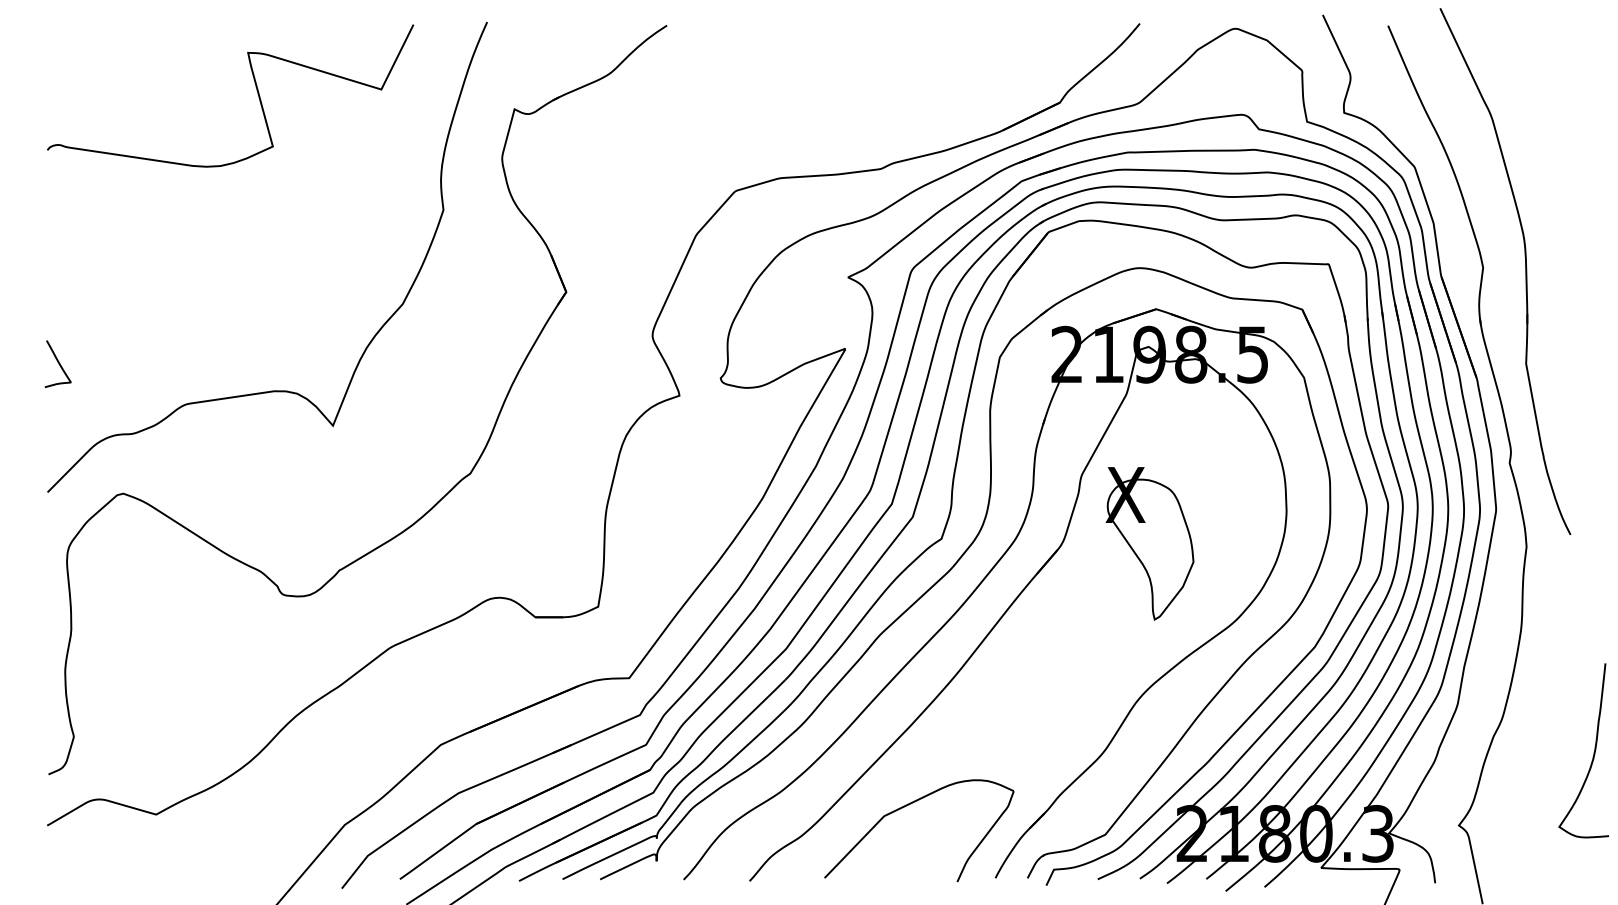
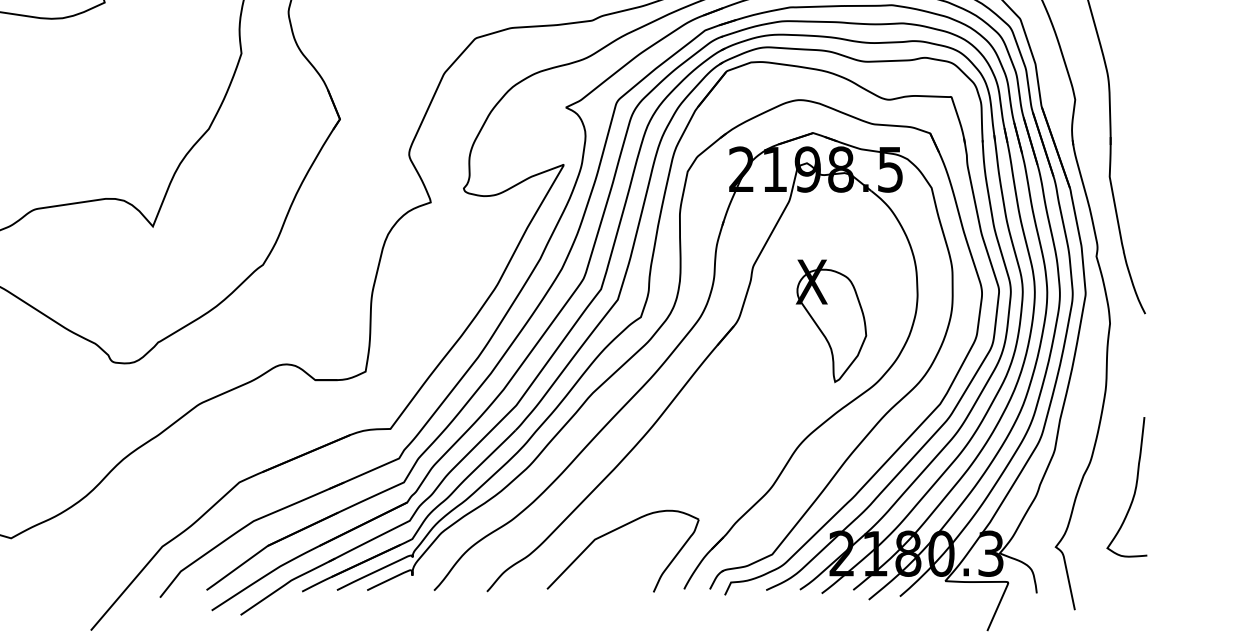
part: (1149, 543) -> (830, 320), moved
curve: (1593, 752) -> (1134, 488), moved

